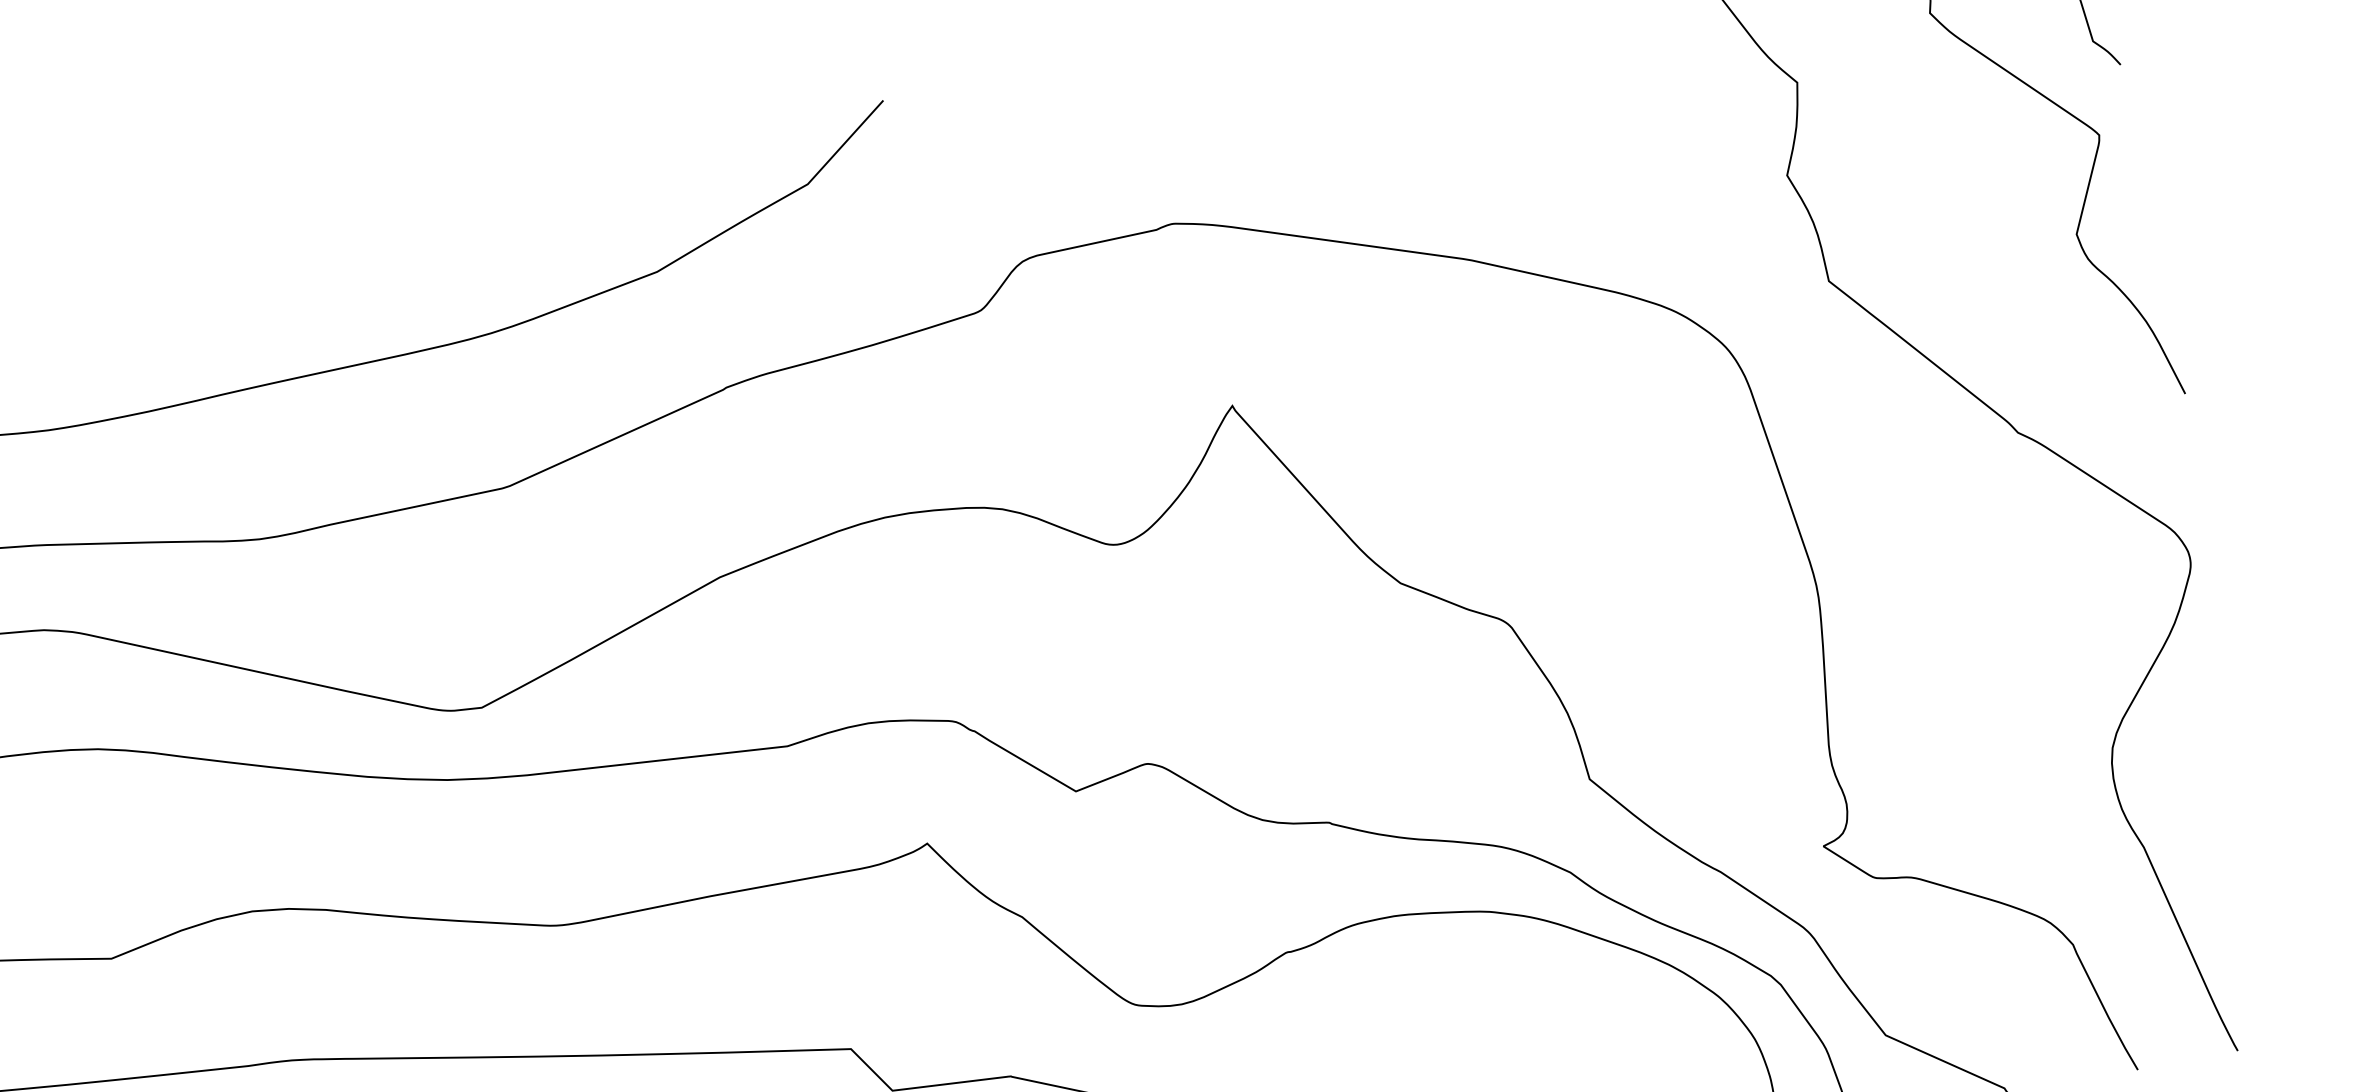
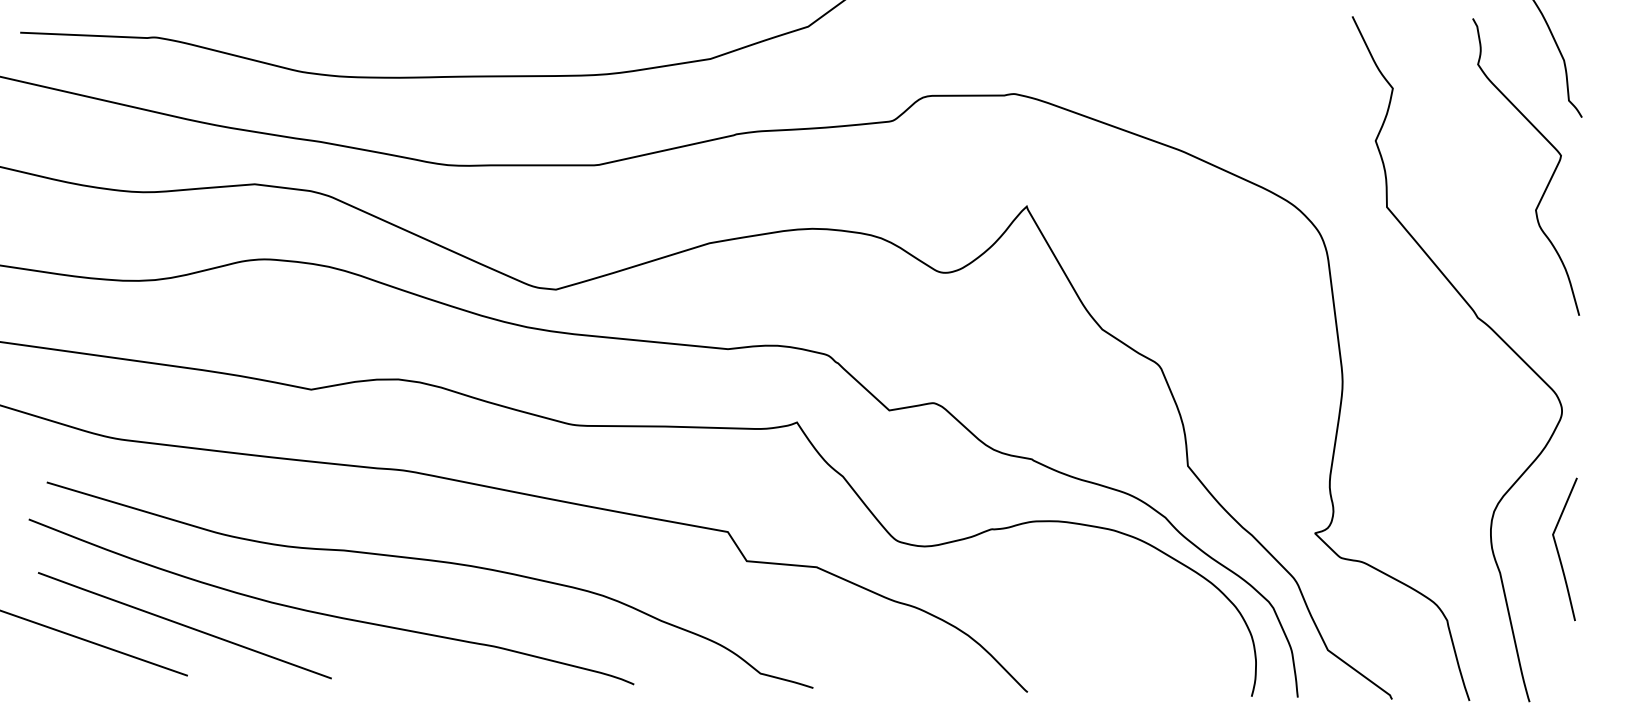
curve: (2232, 788) -> (1558, 549), added

